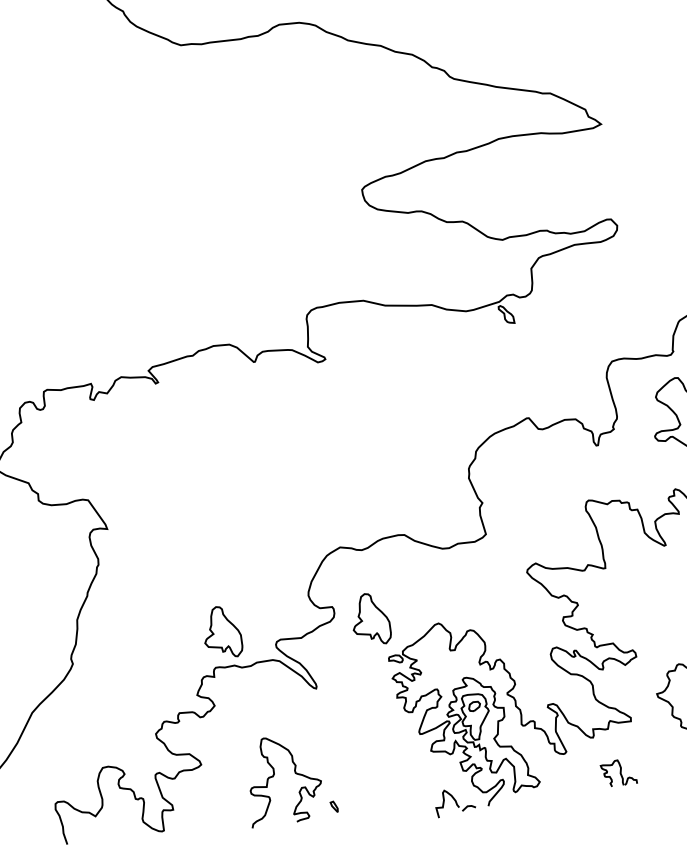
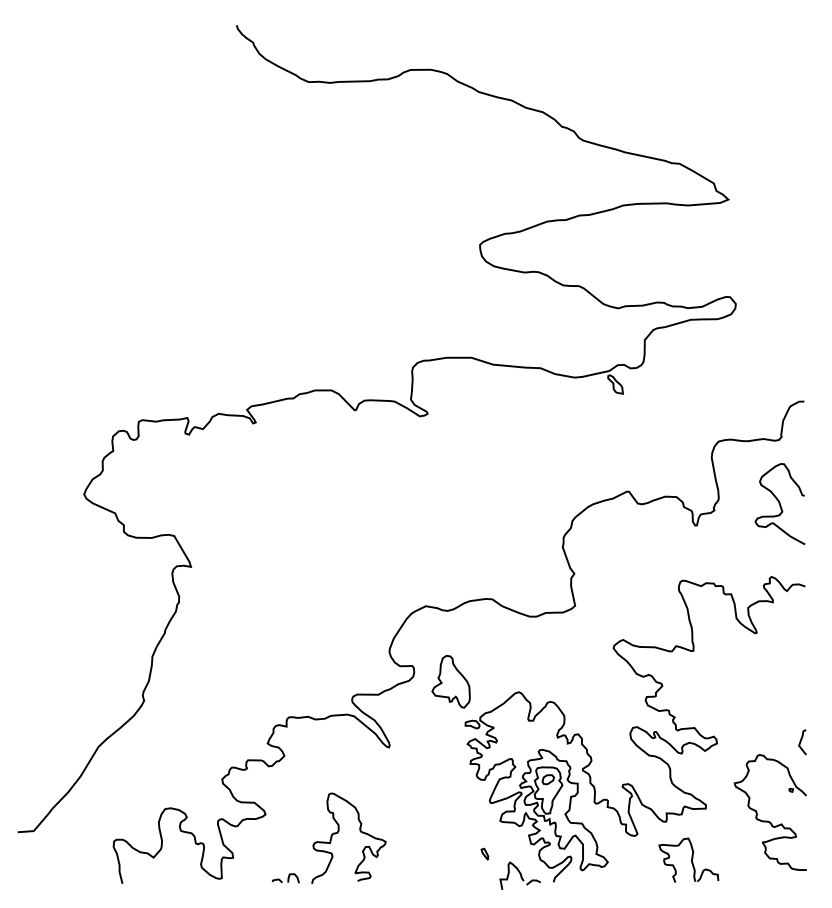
part: (222, 631) -> (298, 681), removed
part: (618, 772) -> (688, 859), size x1.67
part: (333, 806) -> (484, 853), moved
part: (226, 825) -> (285, 878), added

